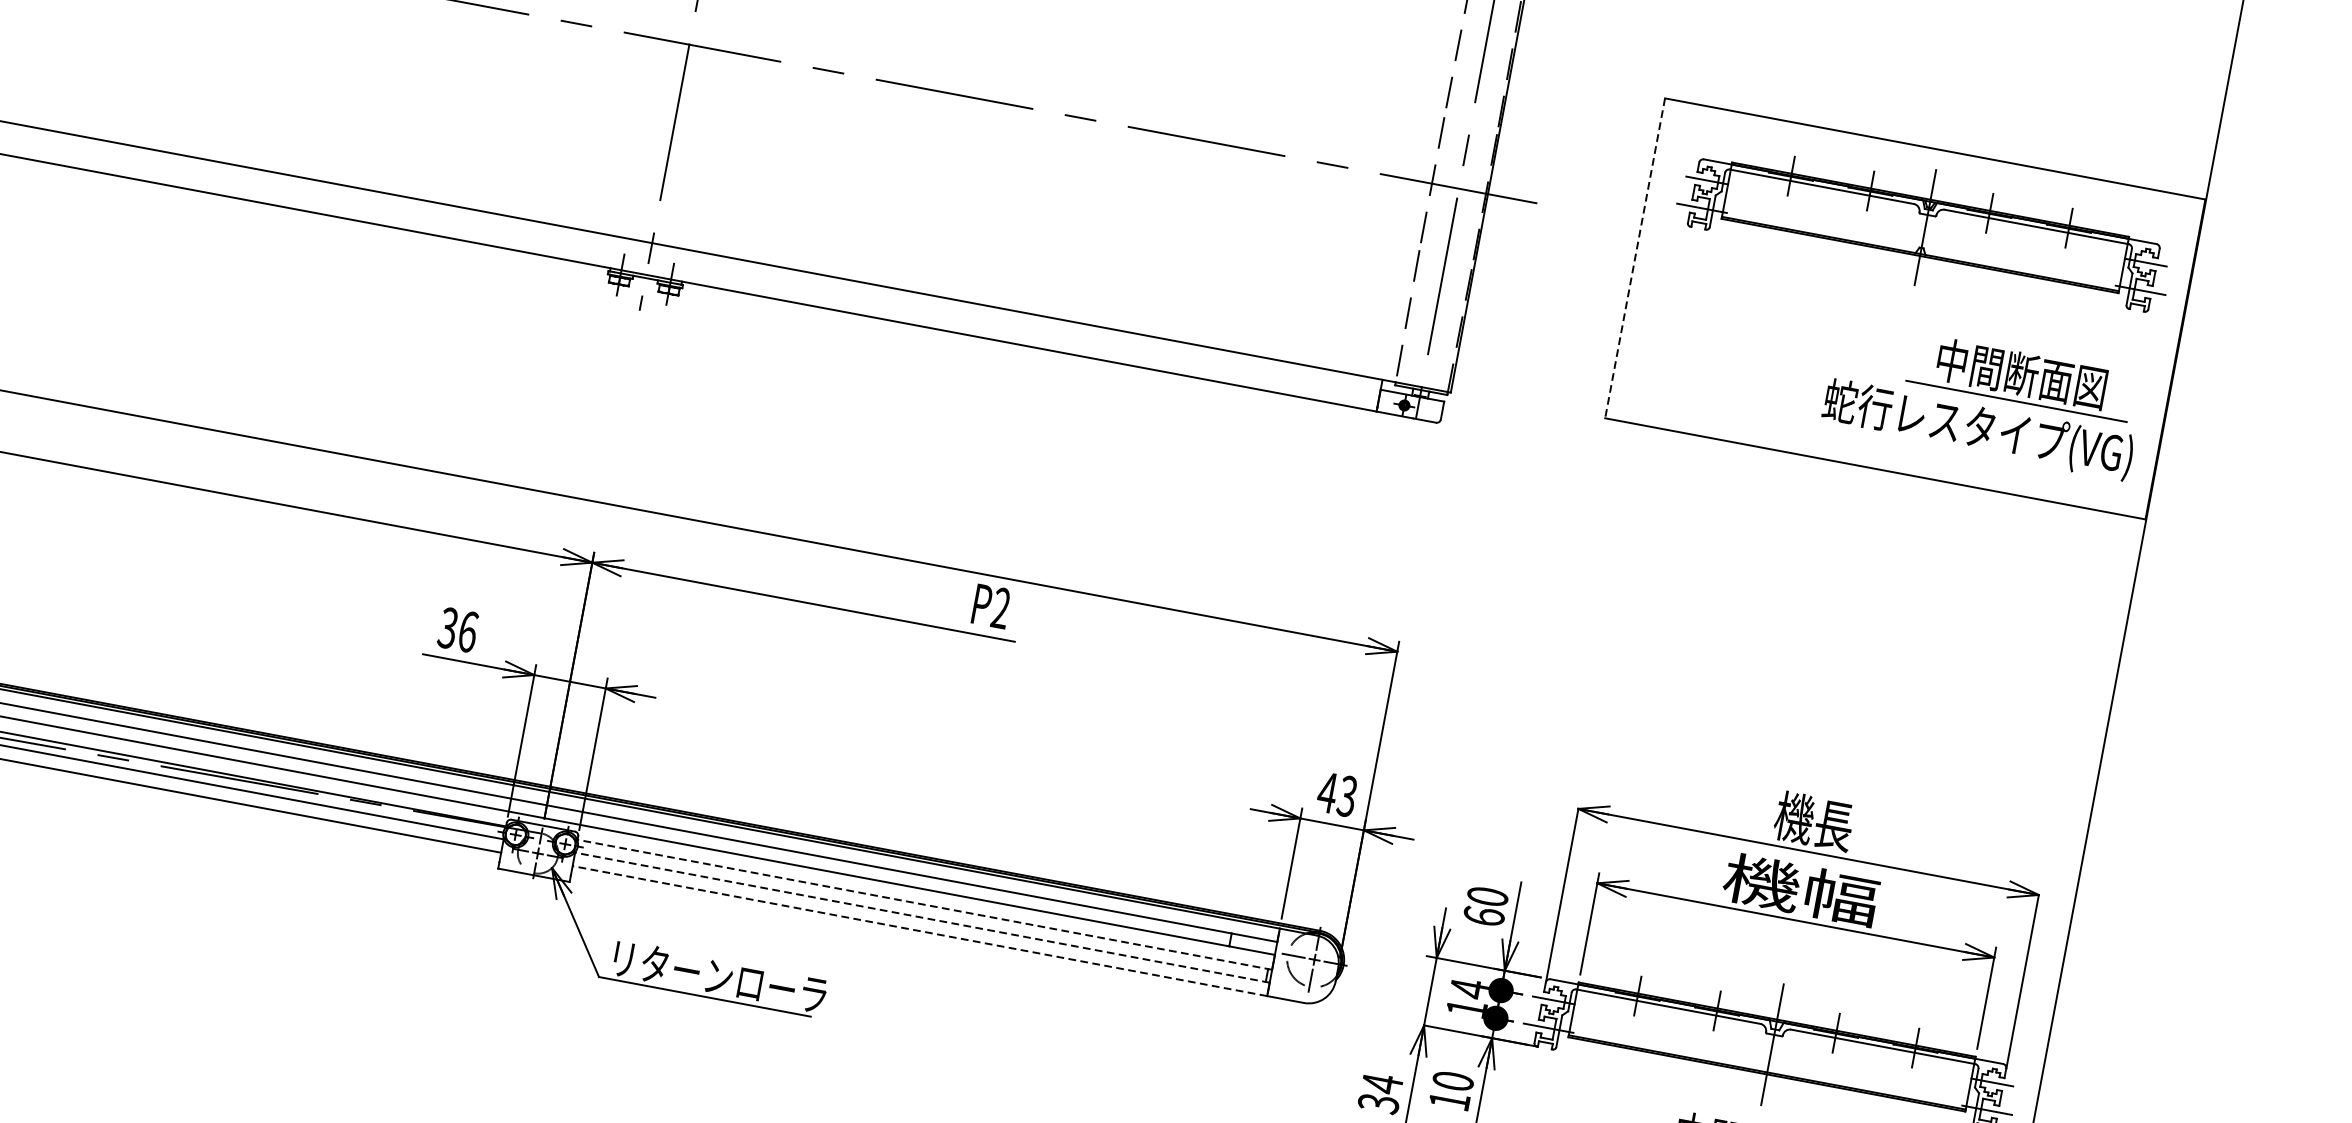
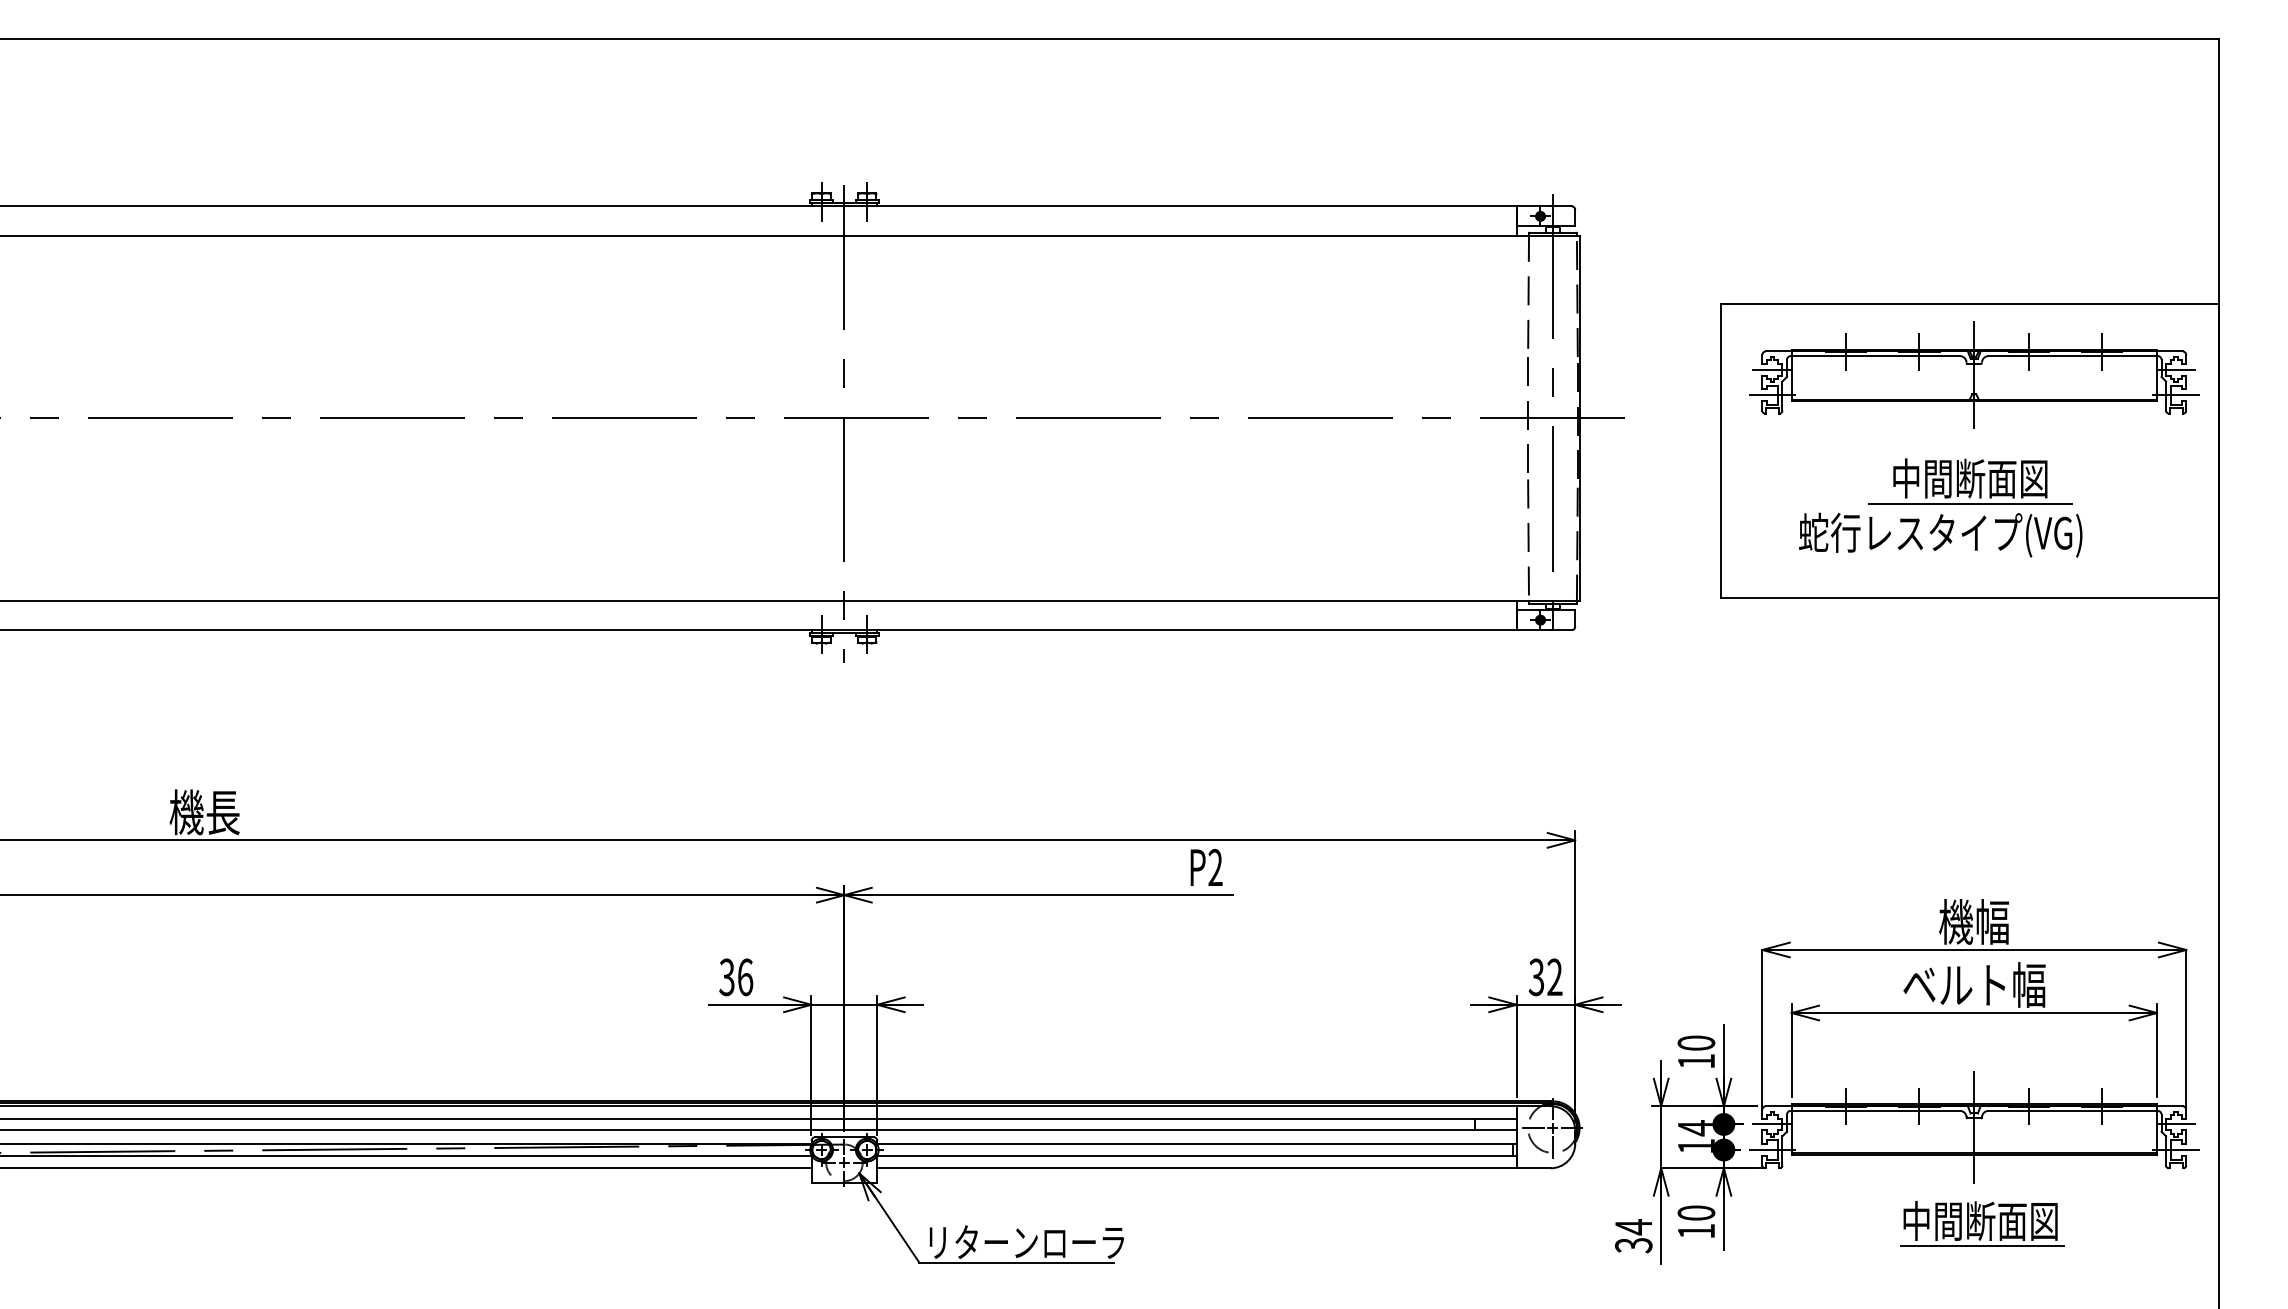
line: (1635, 259) -> (1721, 451), dashed -> solid
part: (1983, 399) -> (1940, 507), moved
text: (1337, 794) -> (1545, 977), 43 -> 32
text: (1834, 824) -> (1992, 921), 機長 -> 機幅
text: (1801, 889) -> (1974, 984), 機幅 -> ベルト幅
line: (925, 905) -> (1197, 1144), dashed -> solid
text: (1484, 915) -> (1696, 1060), 60 -> 10
line: (923, 917) -> (1197, 1155), dashed -> solid
line: (920, 931) -> (1197, 1168), dashed -> solid

